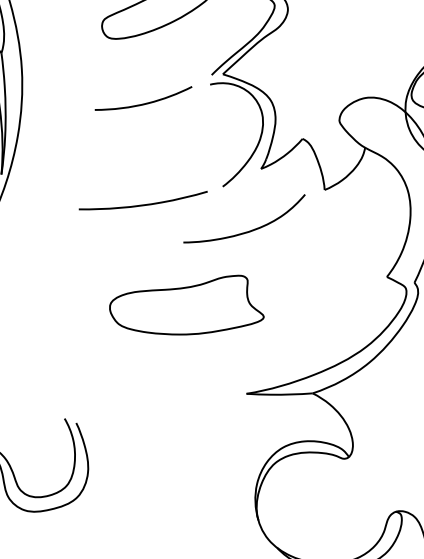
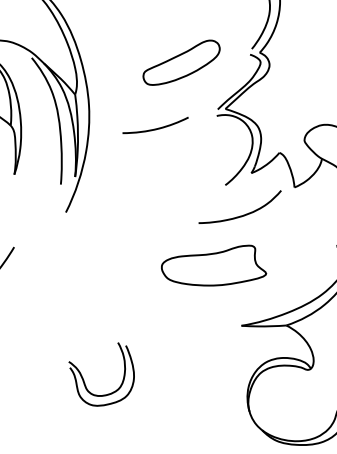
curve: (143, 103) -> (155, 128), moved
curve: (144, 203) -> (172, 196), removed
part: (187, 304) -> (214, 265), moved

